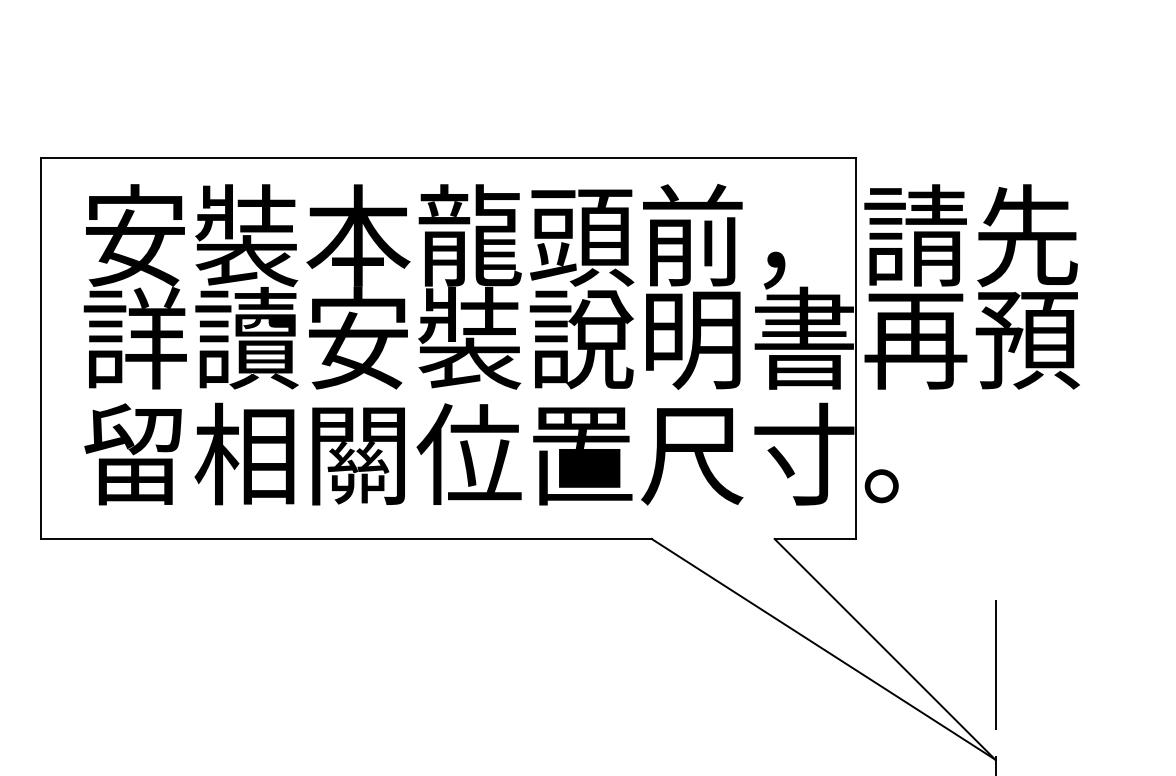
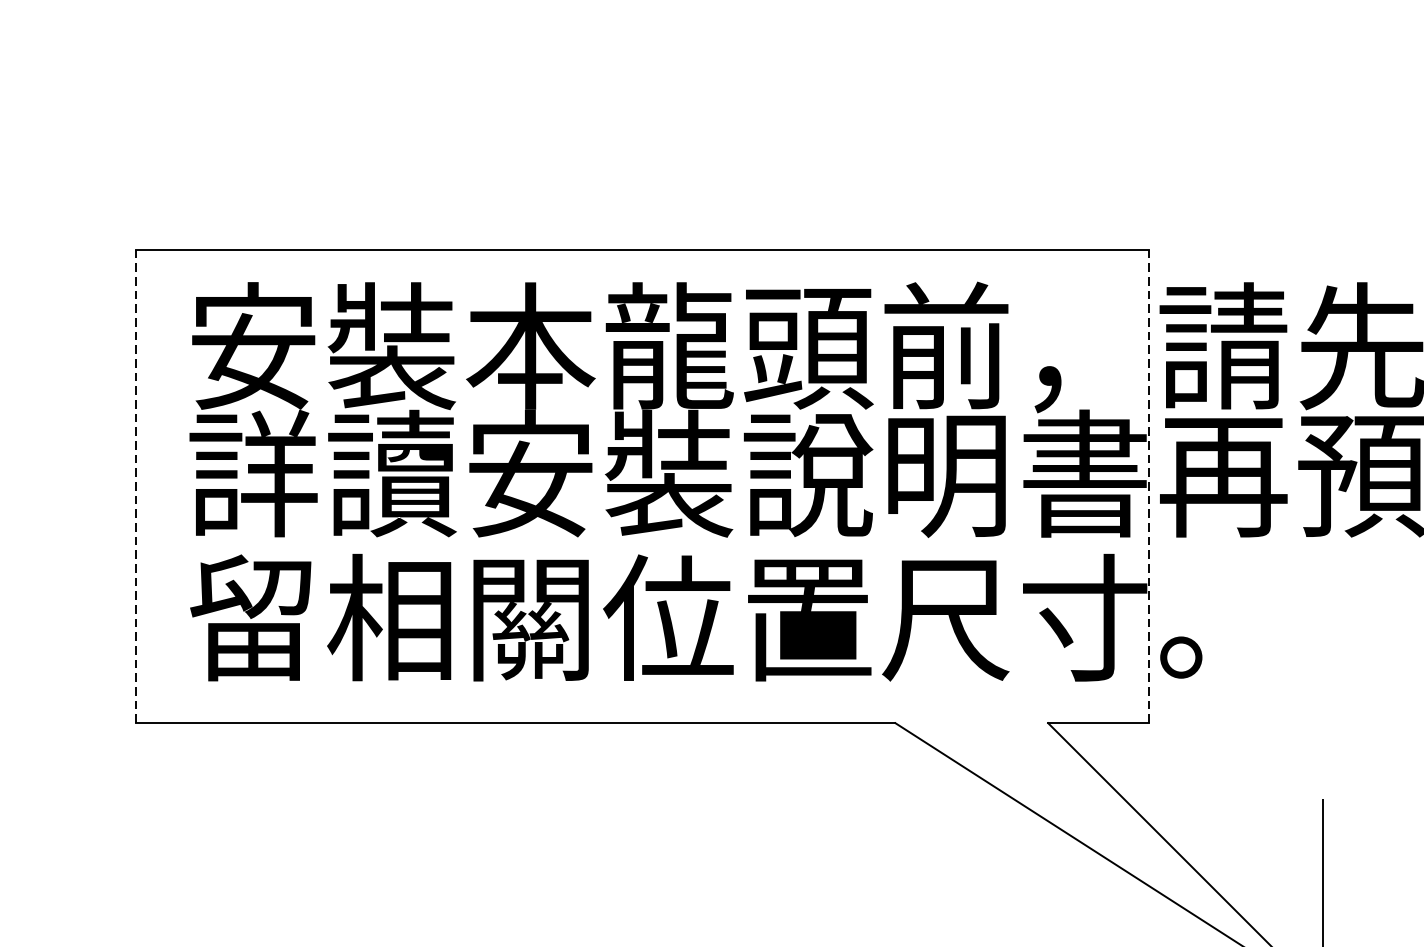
line: (40, 348) -> (135, 486), solid -> dashed
line: (855, 348) -> (1148, 486), solid -> dashed

